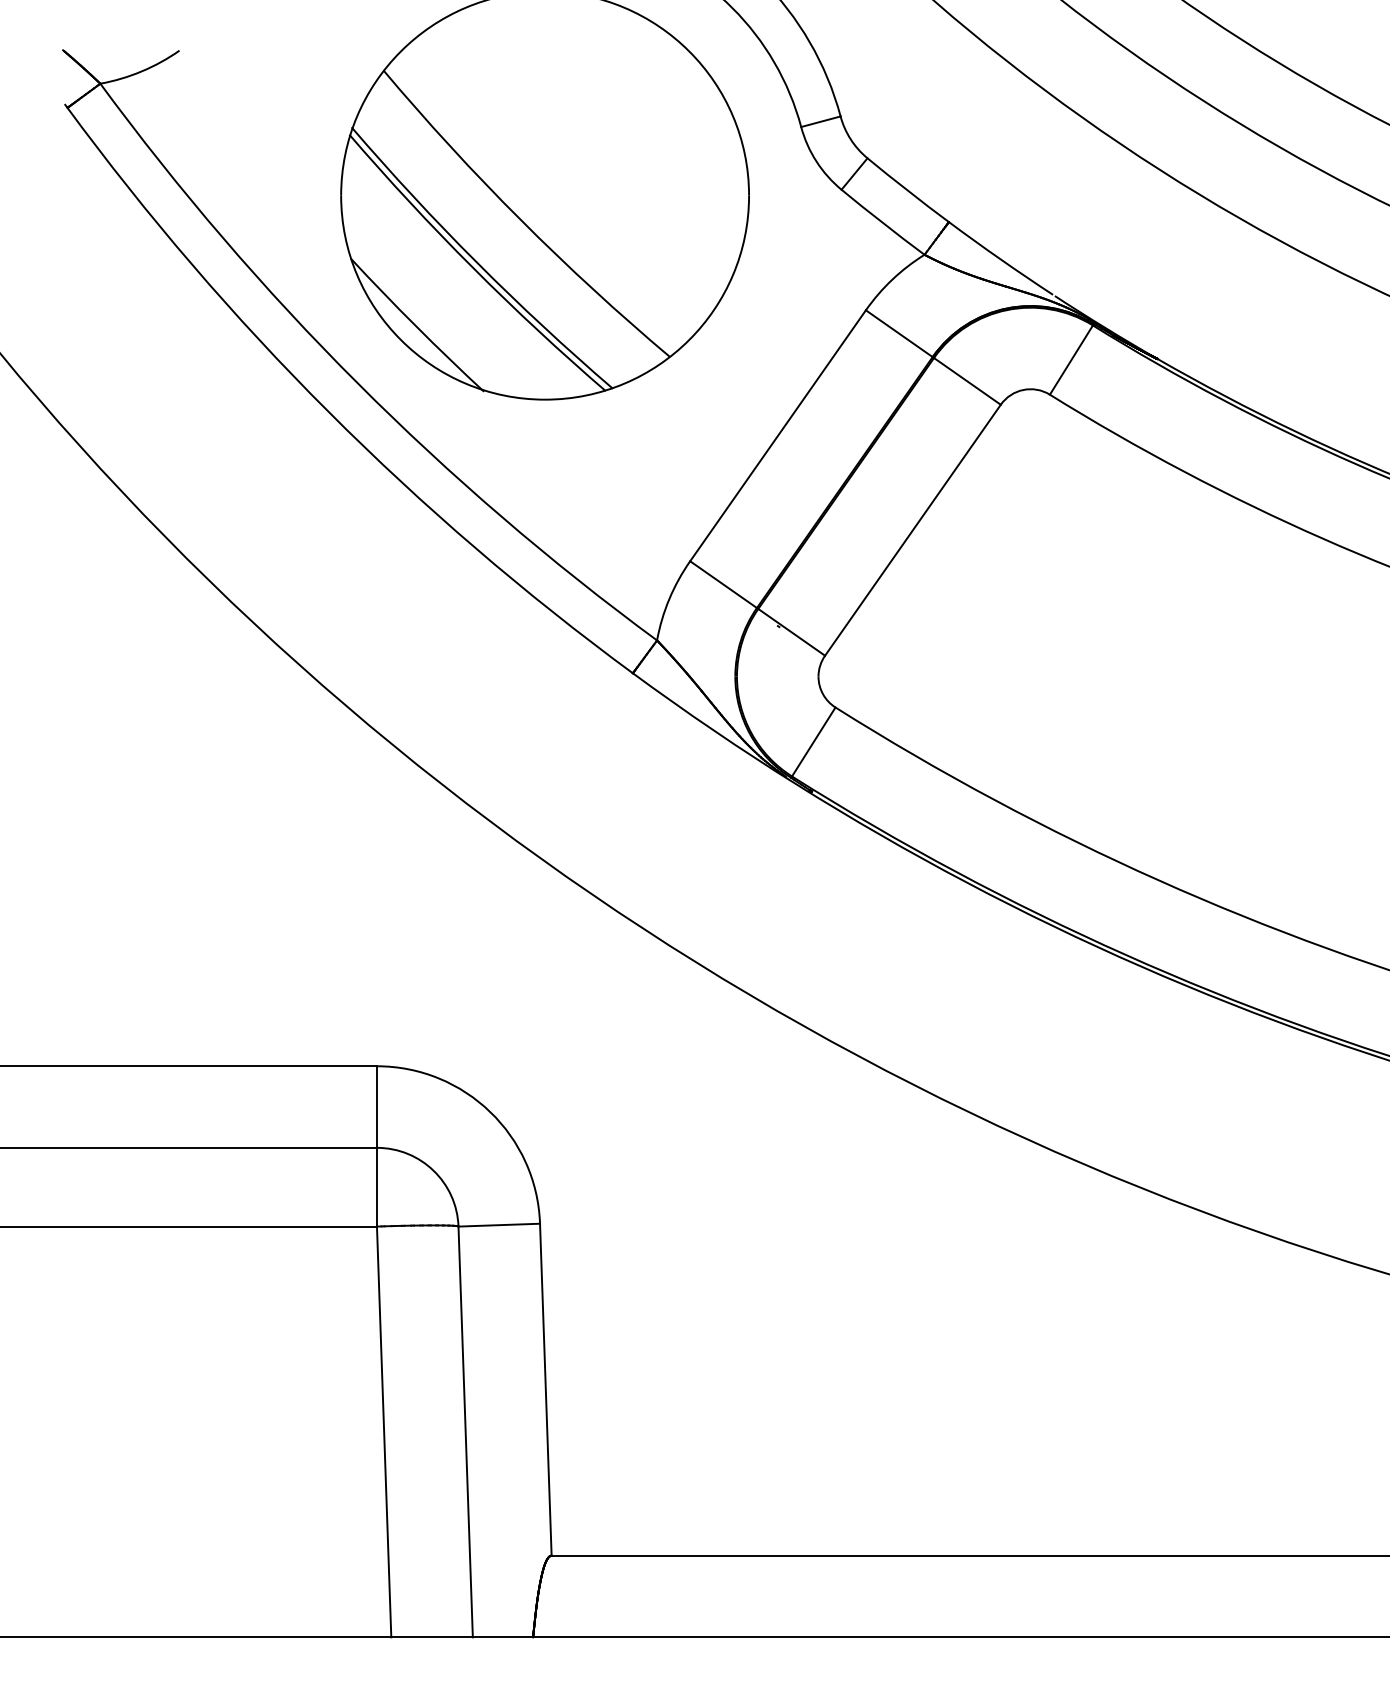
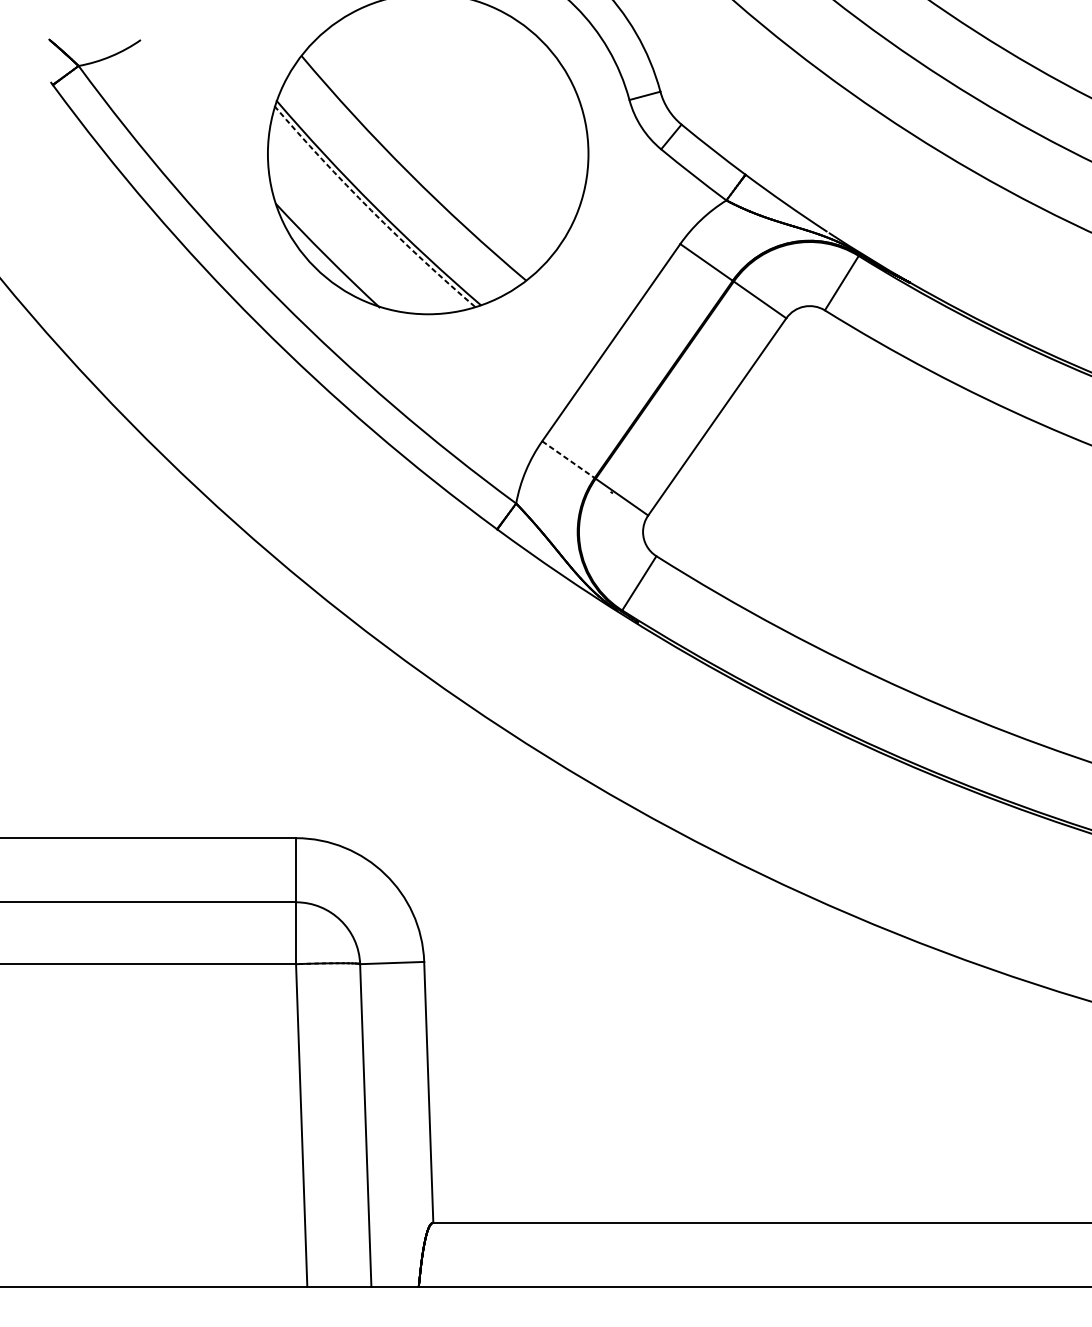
arc: (472, 267) -> (371, 210), solid -> dashed
line: (723, 584) -> (568, 459), solid -> dashed

